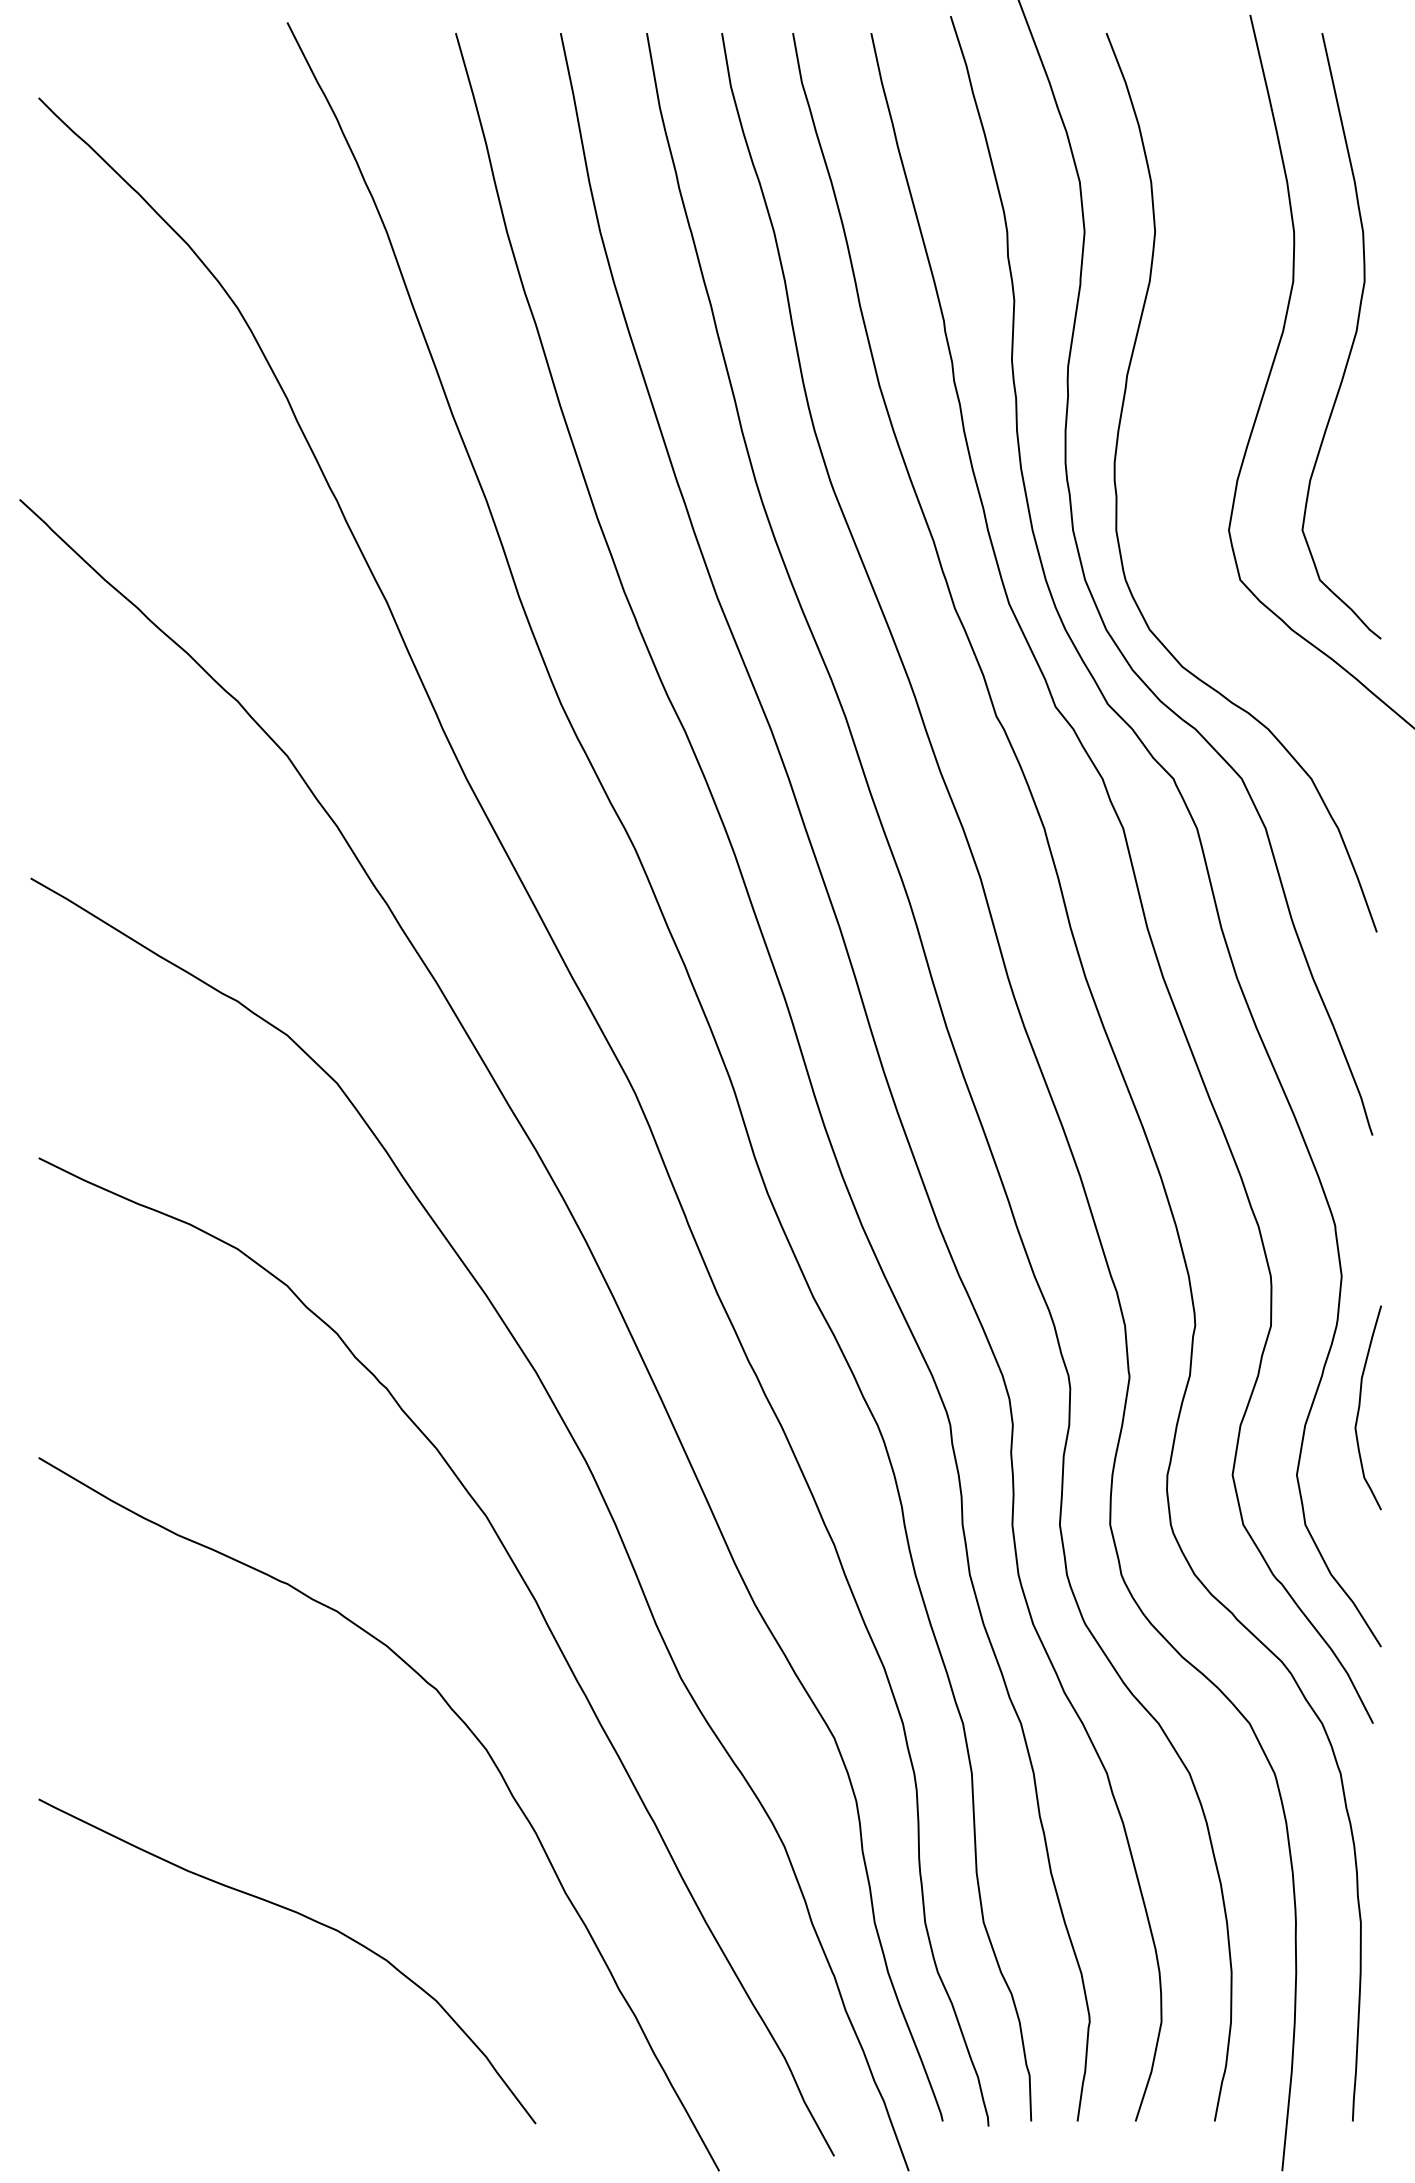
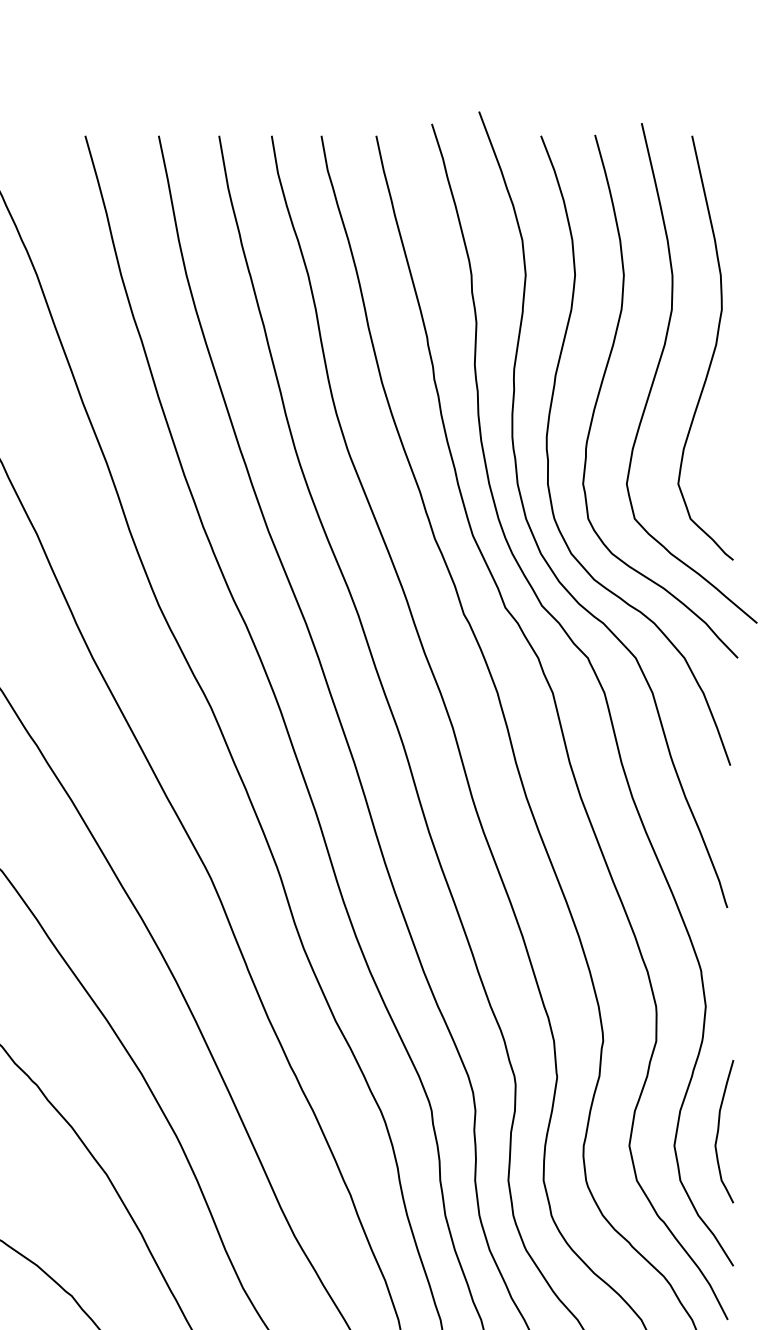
curve: (1196, 379) -> (604, 378), added
curve: (1360, 1406) -> (718, 1130), moved

